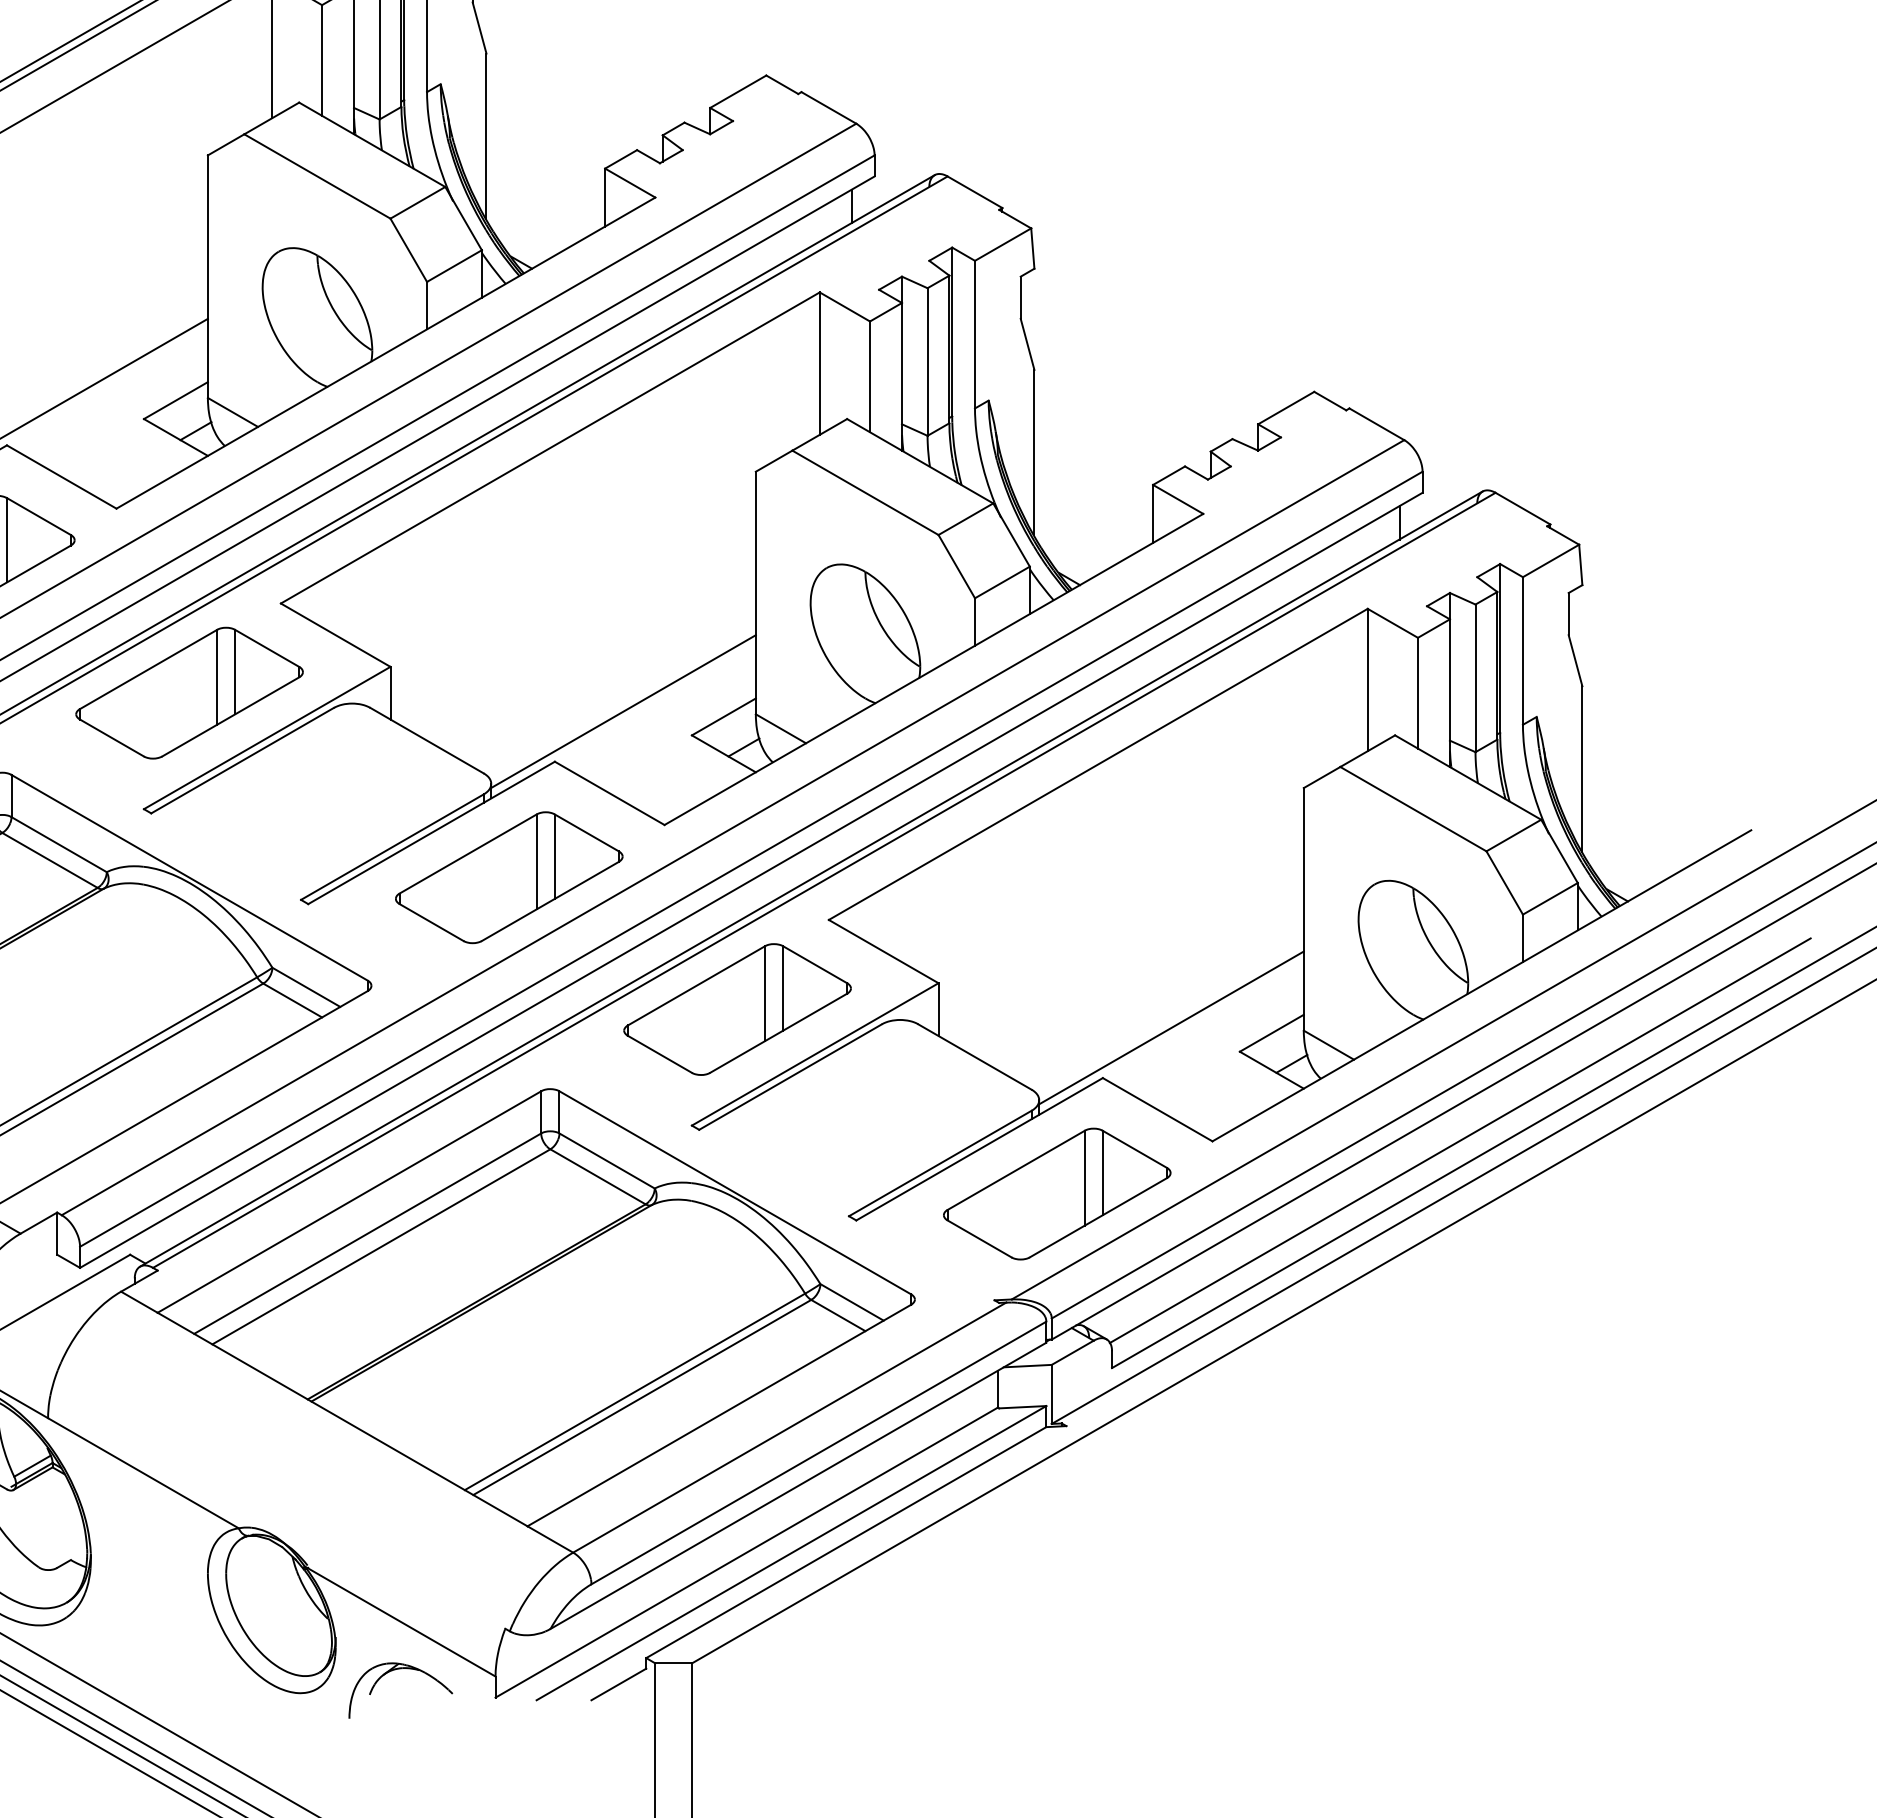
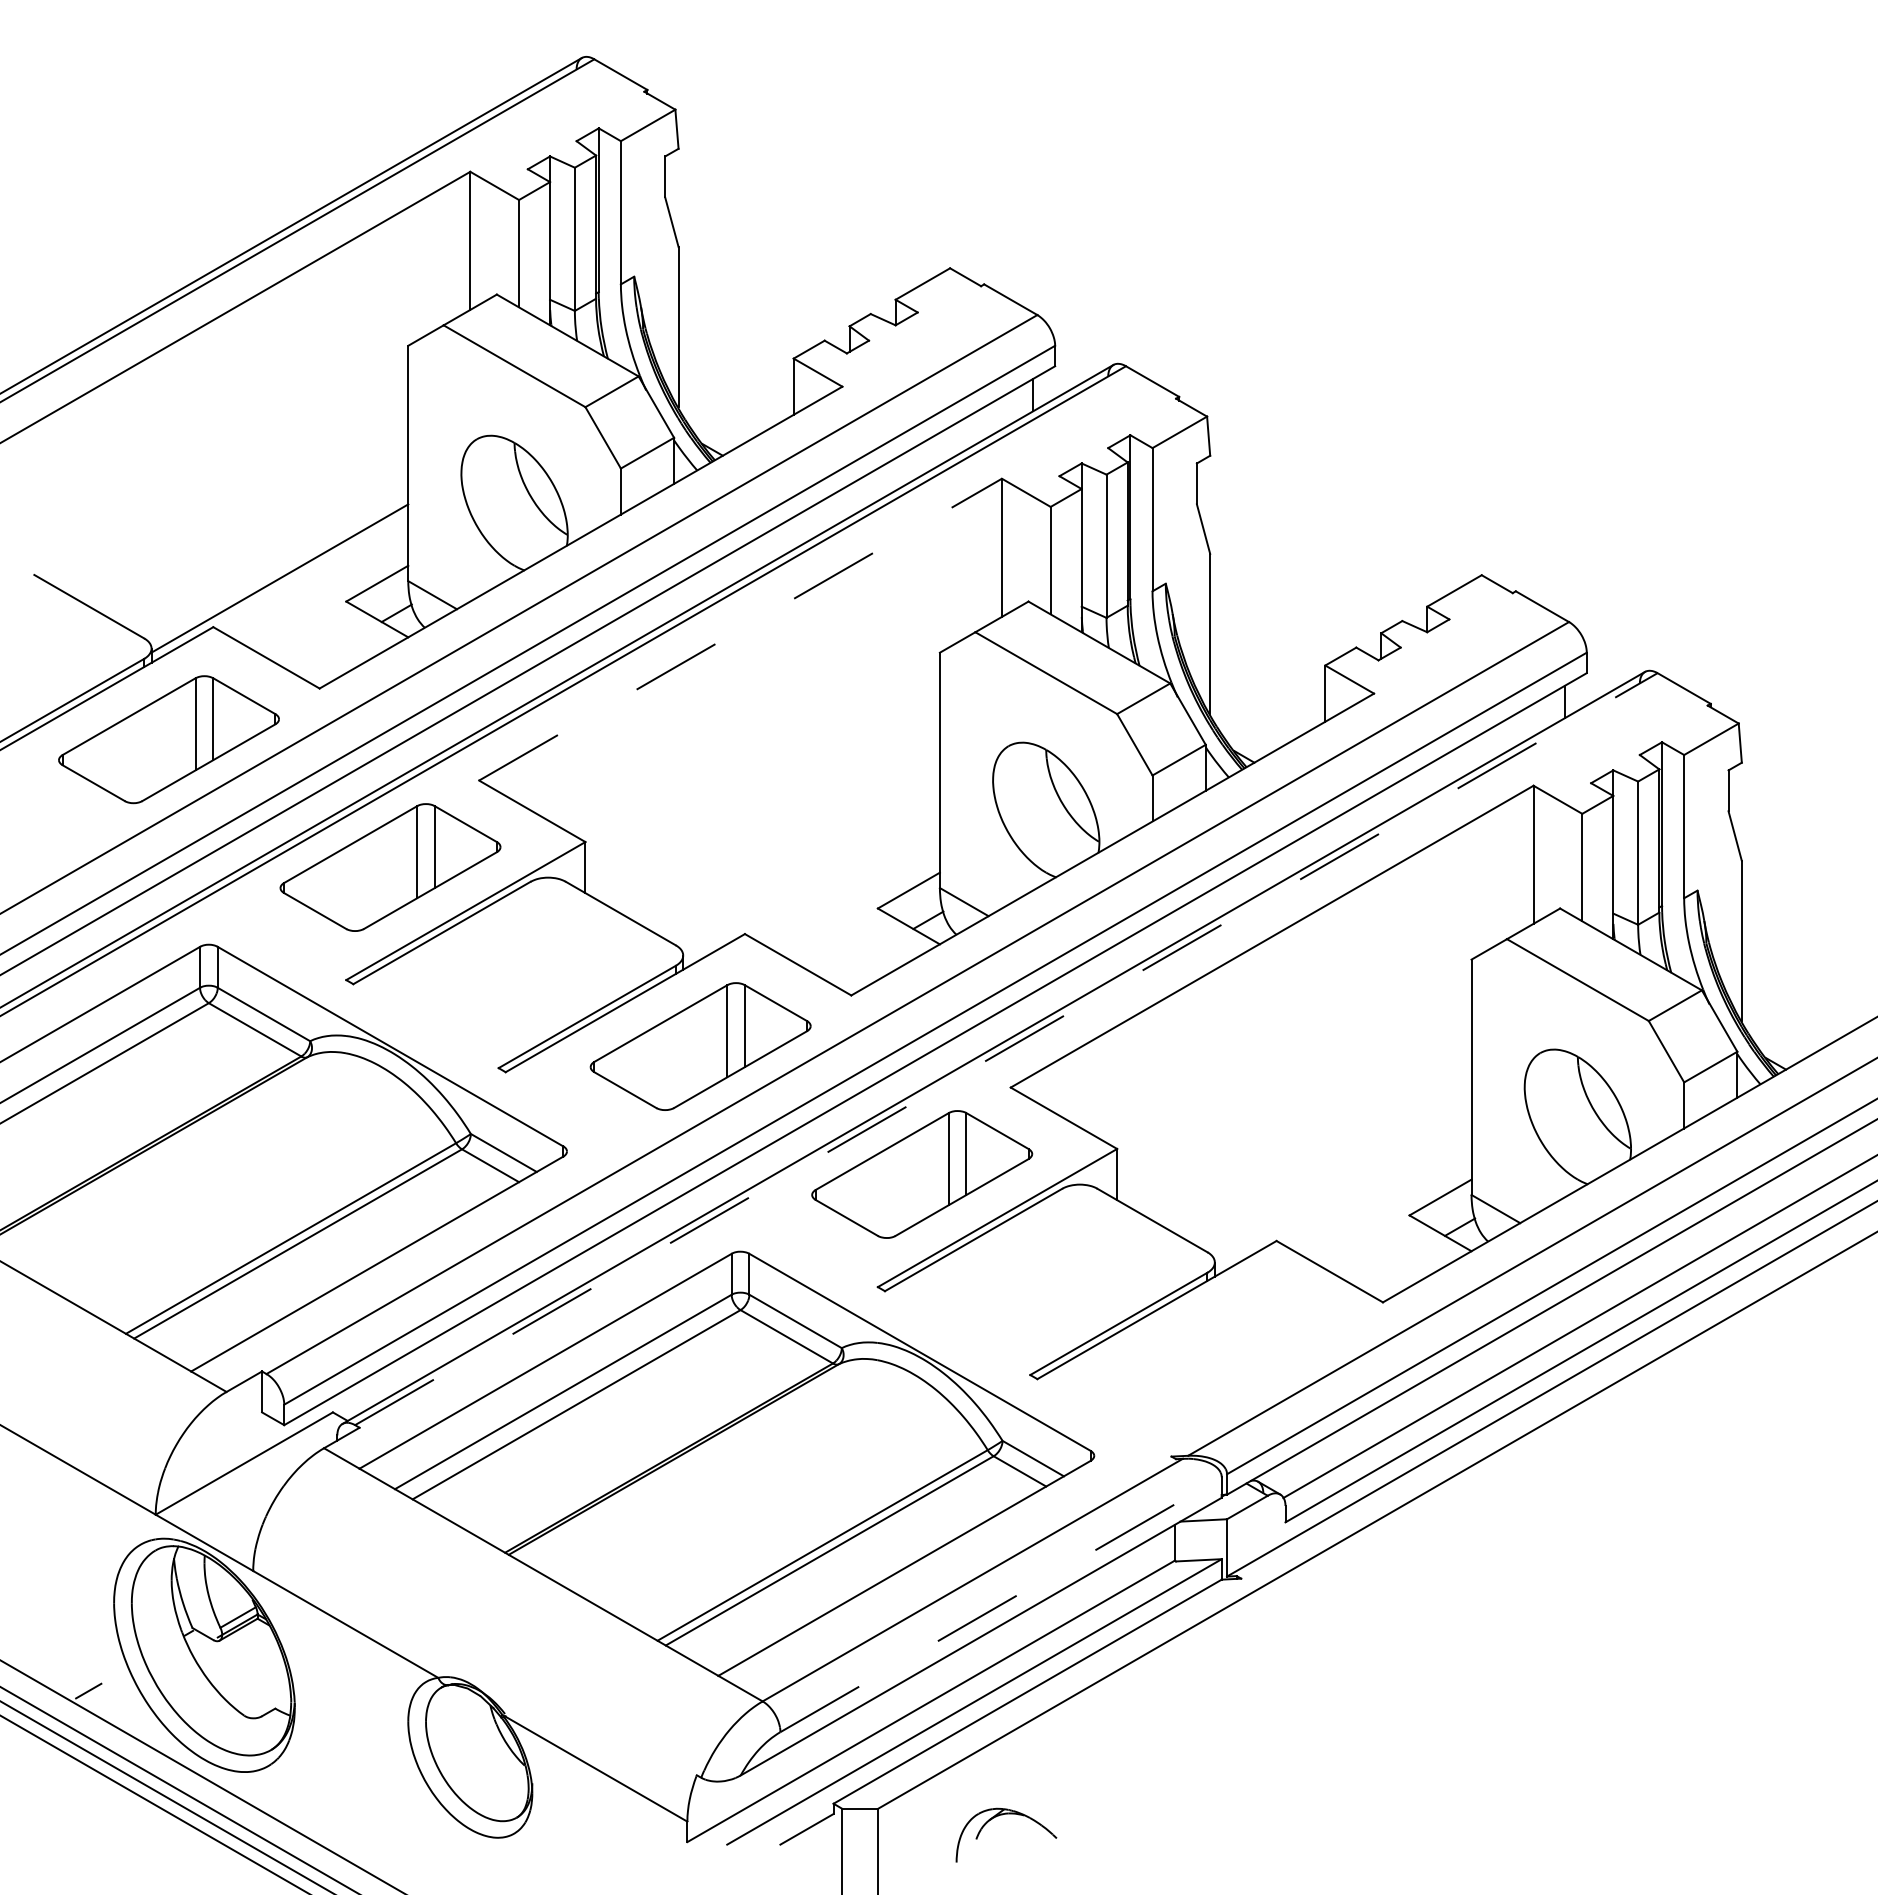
line: (550, 447) -> (740, 629), solid -> dashed
line: (623, 711) -> (811, 885), removed
line: (824, 879) -> (1006, 1048), solid -> dashed
line: (1170, 1028) -> (1342, 1192), removed
part: (1057, 1194) -> (1232, 1353), removed
line: (819, 1452) -> (1001, 1604), solid -> dashed
part: (396, 1670) -> (1002, 1815), moved

